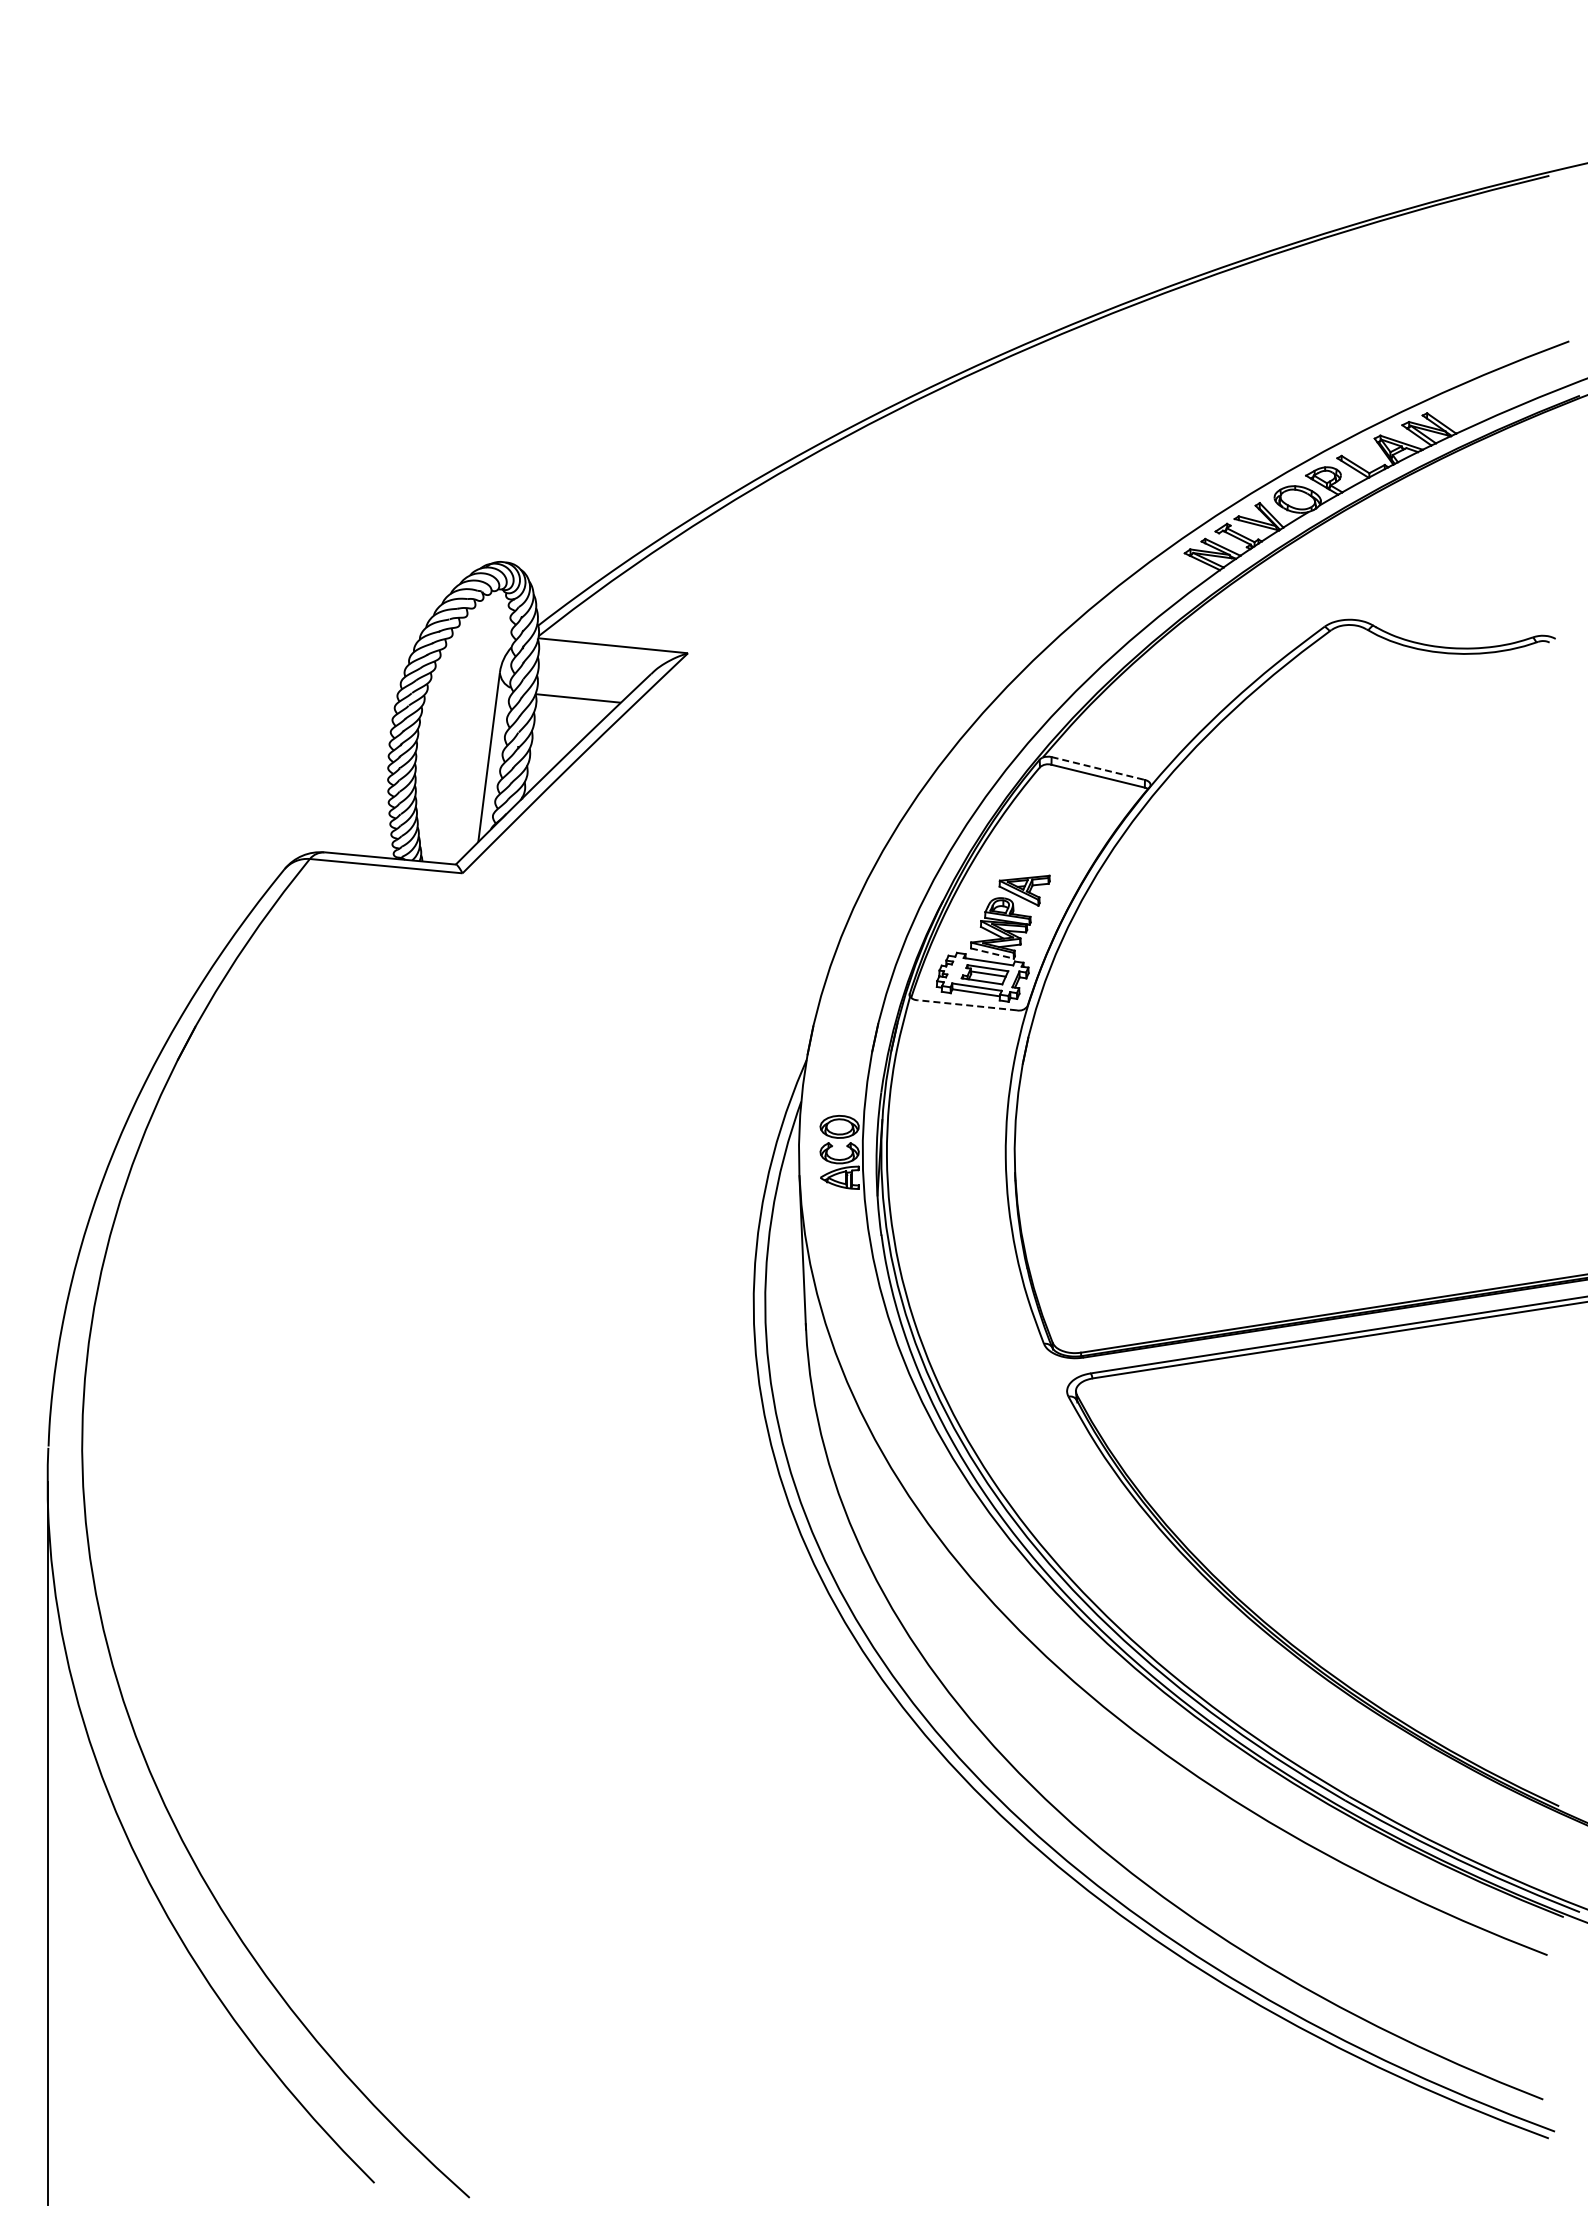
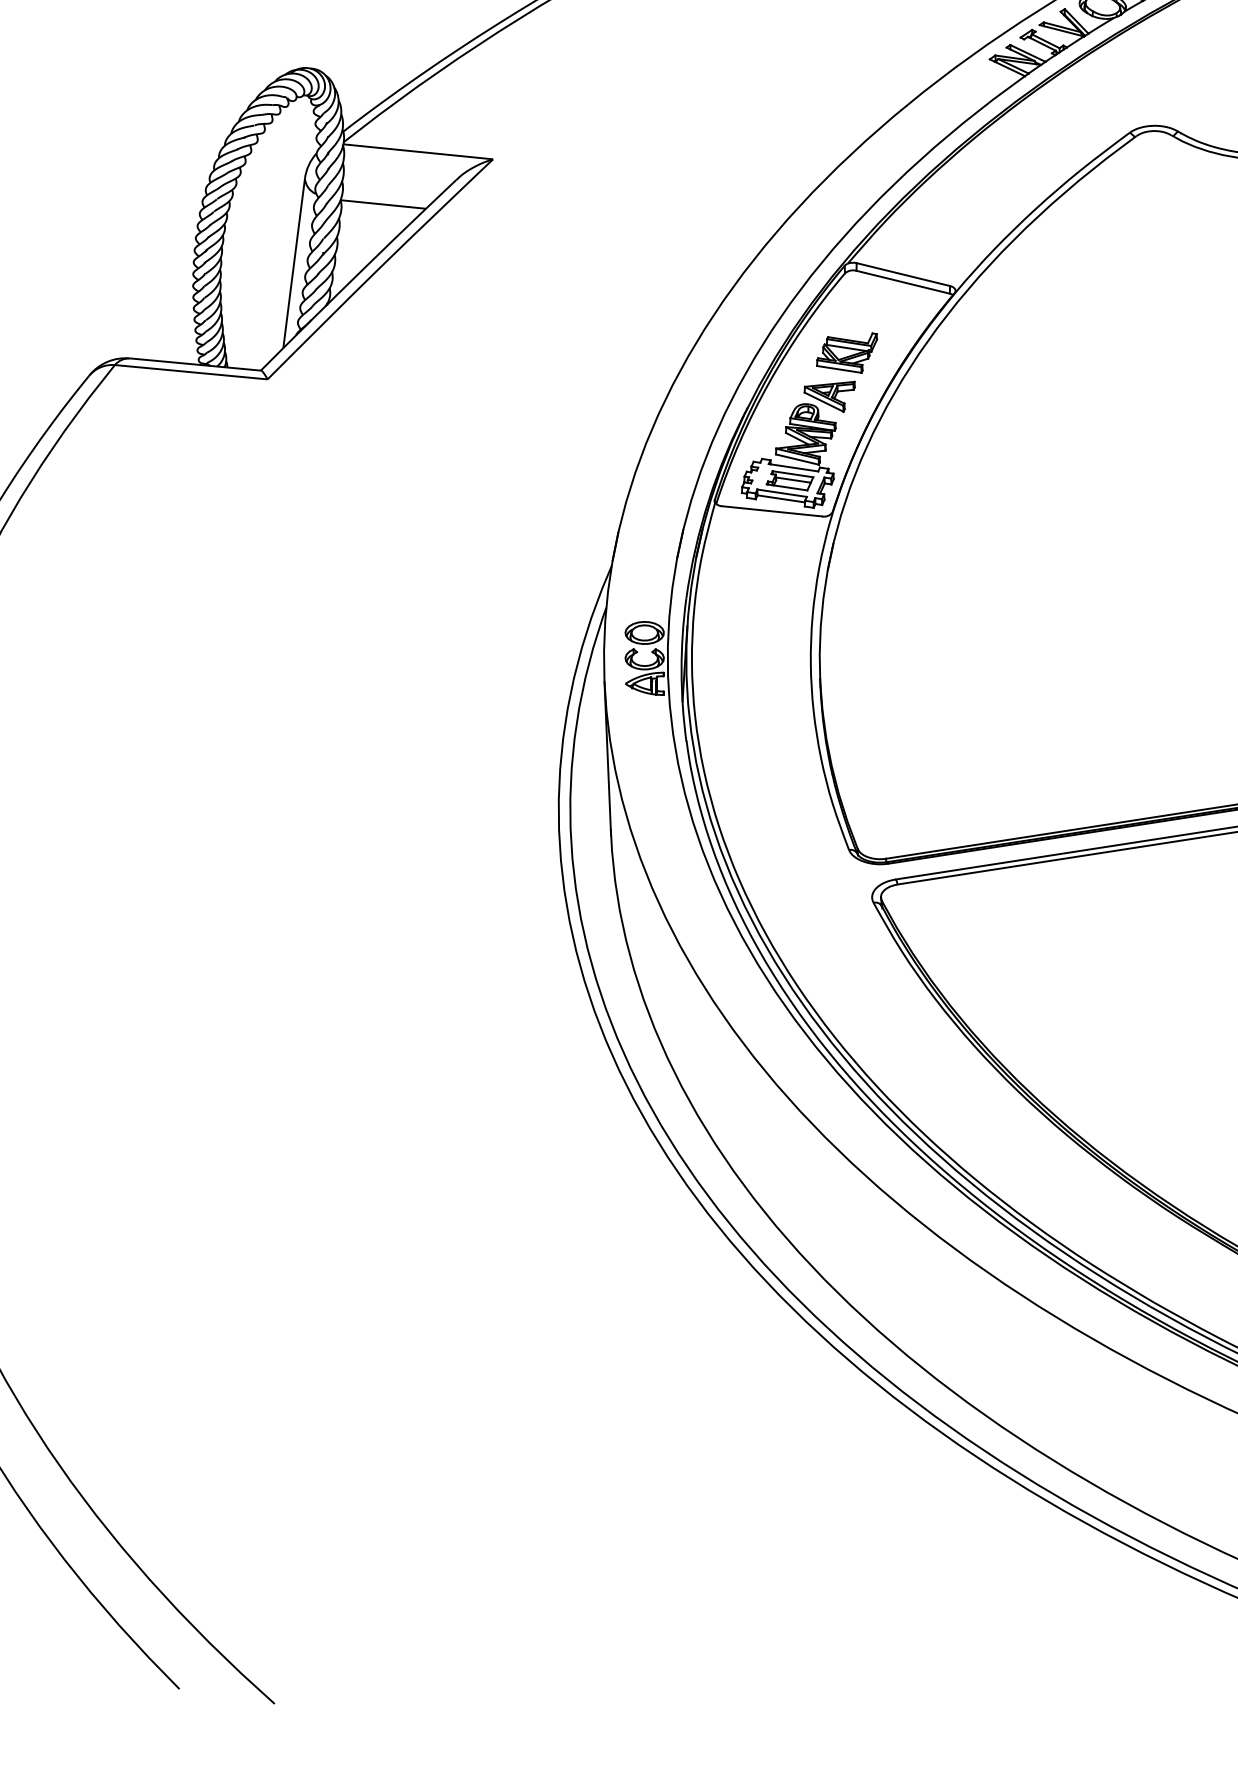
line: (1098, 768) -> (903, 274), dashed -> solid
part: (1041, 846) -> (846, 352), added
line: (992, 953) -> (797, 459), dashed -> solid
line: (966, 1005) -> (771, 511), dashed -> solid

